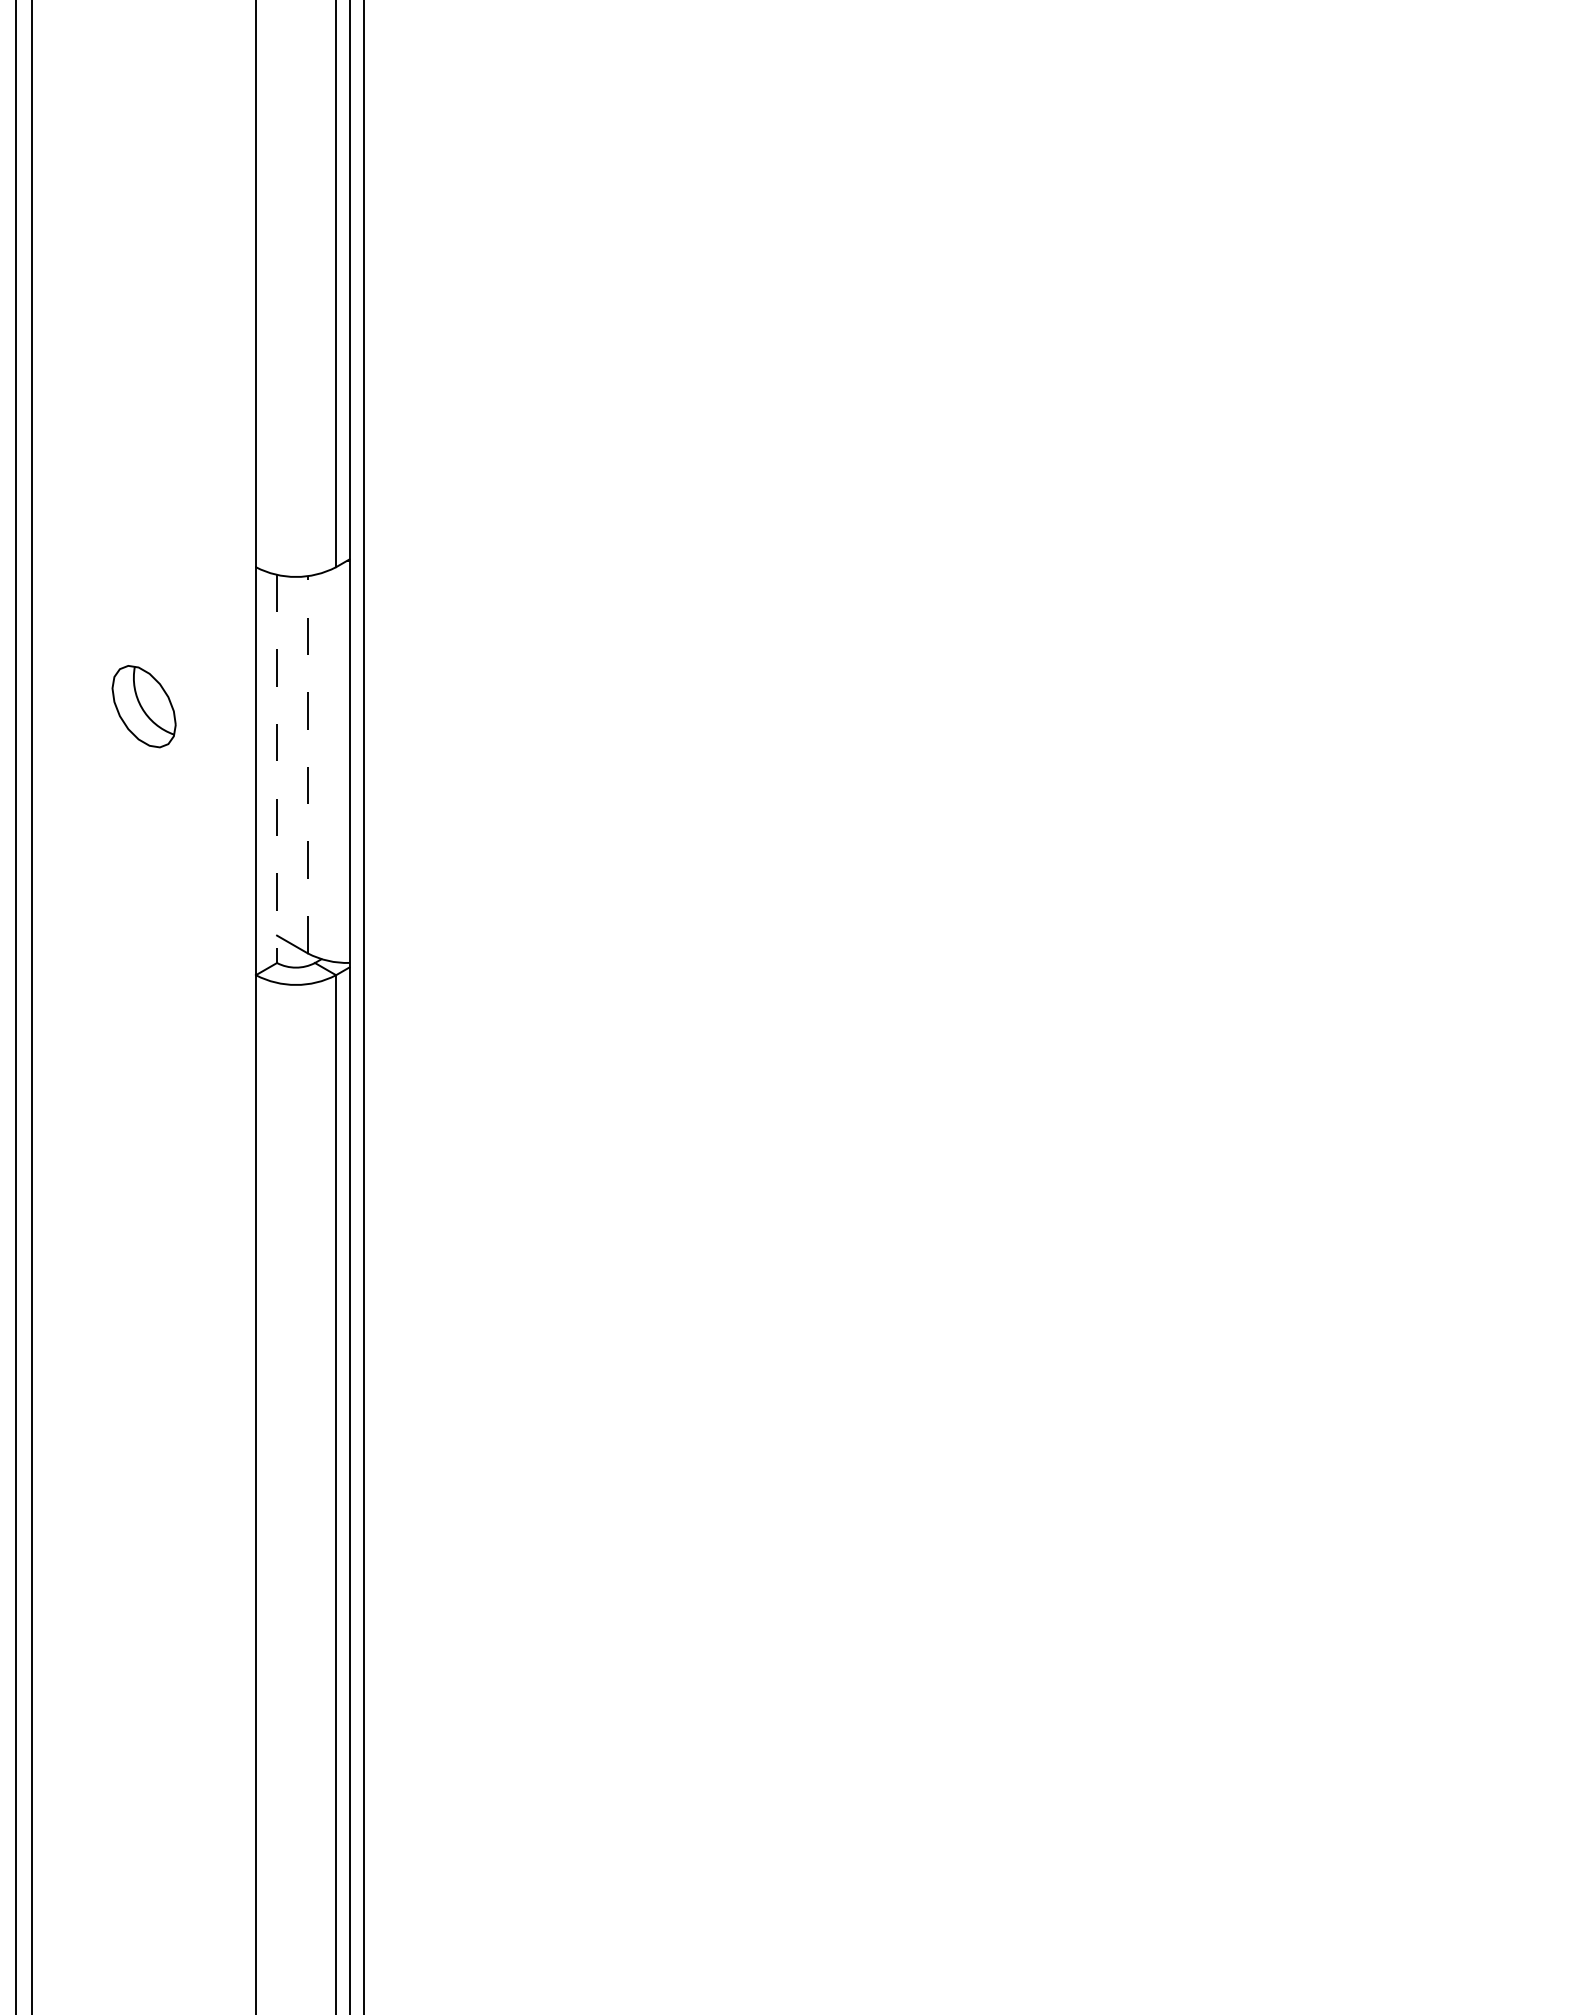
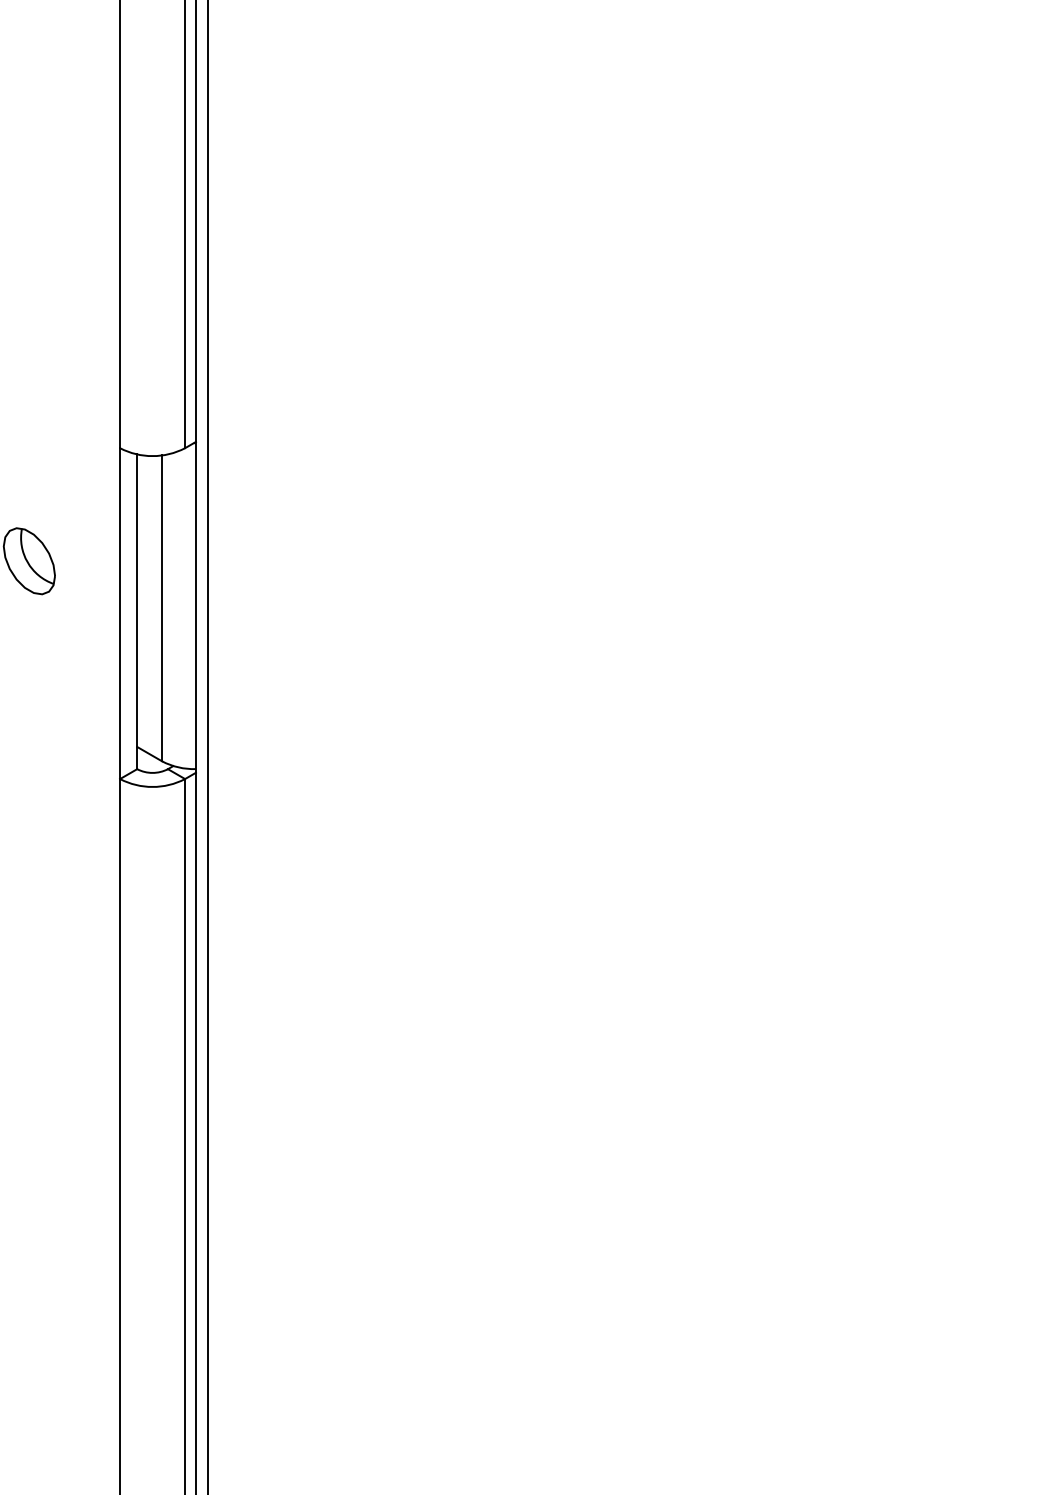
line: (307, 764) -> (161, 608), dashed -> solid
line: (277, 769) -> (137, 612), dashed -> solid

